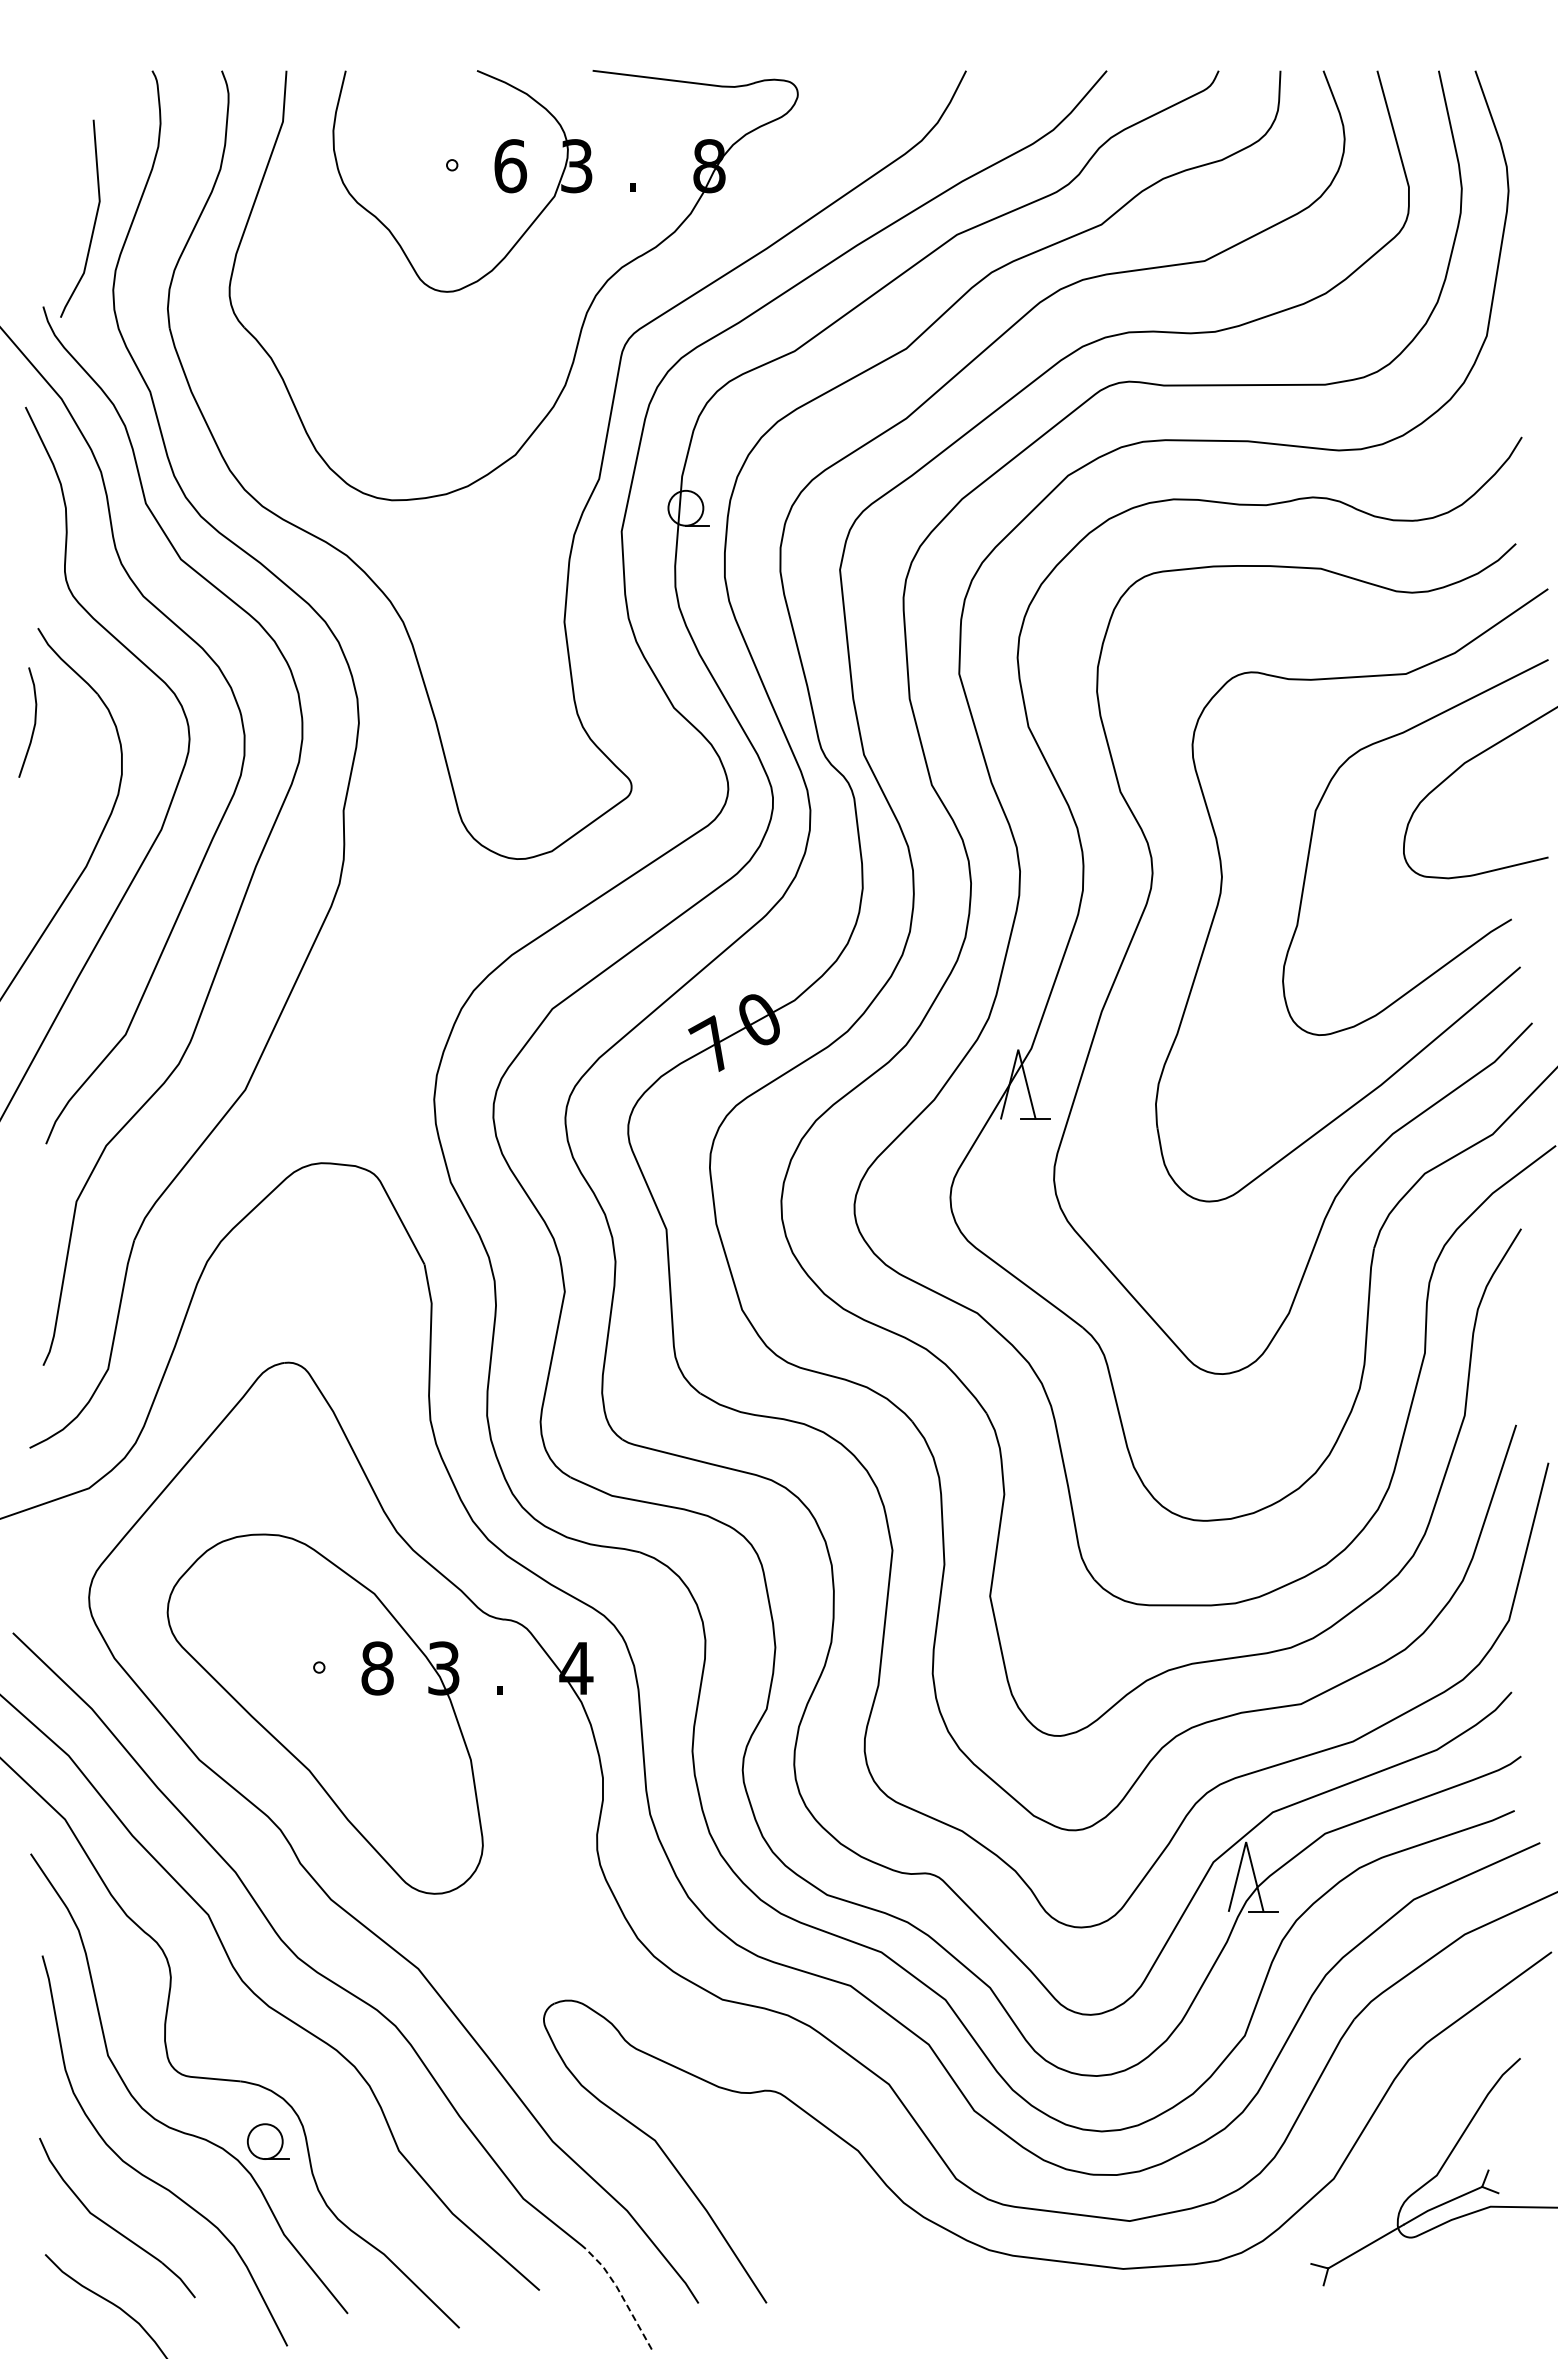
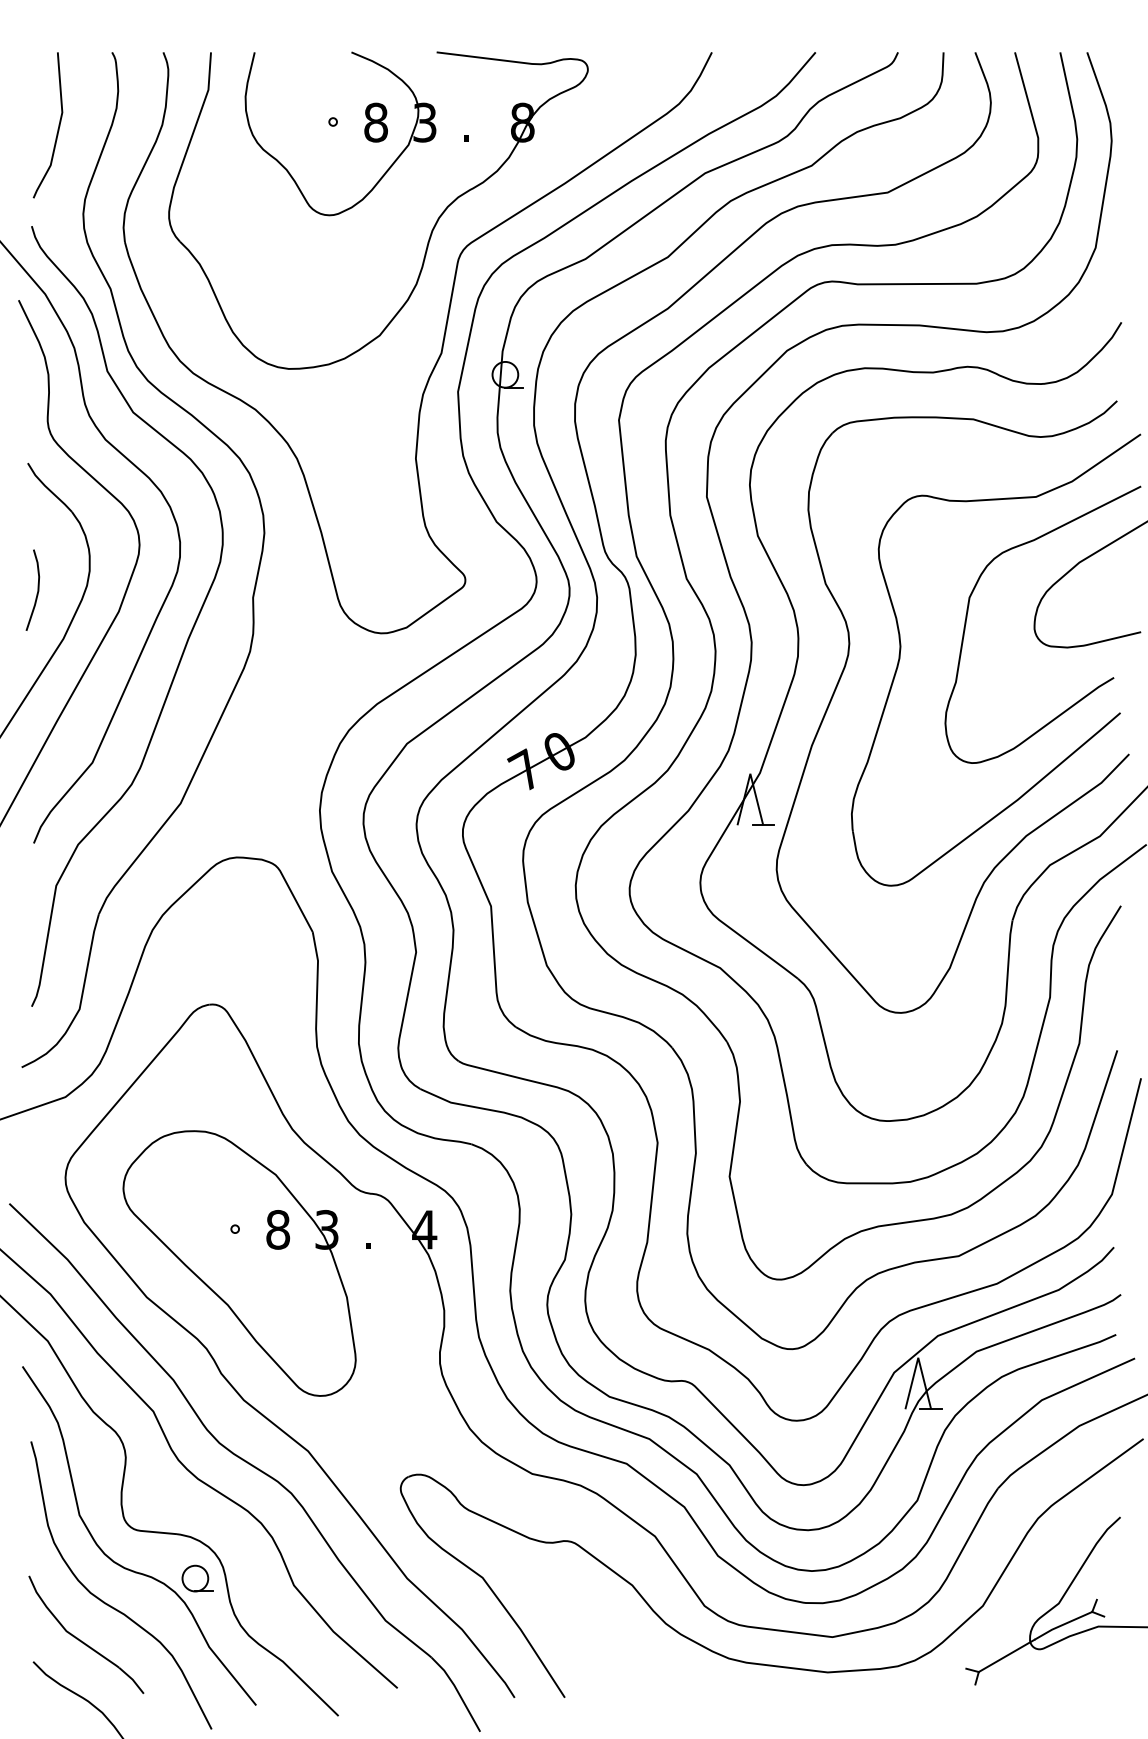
text: (510, 166) -> (376, 122), 6 -> 8
line: (94, 219) -> (58, 125), moved
curve: (33, 725) -> (37, 592), moved
line: (621, 2295) -> (457, 1691), dashed -> solid

